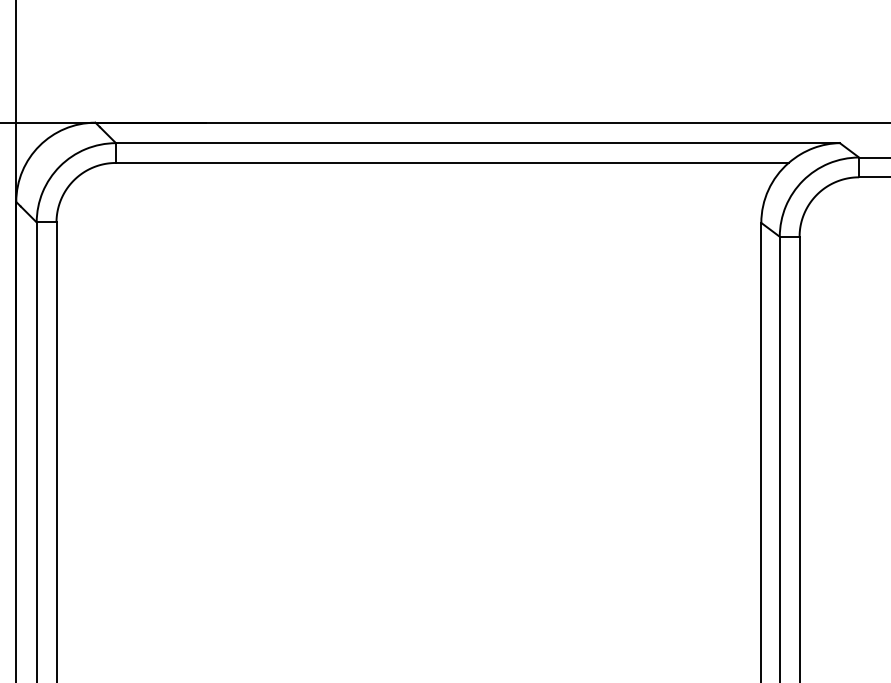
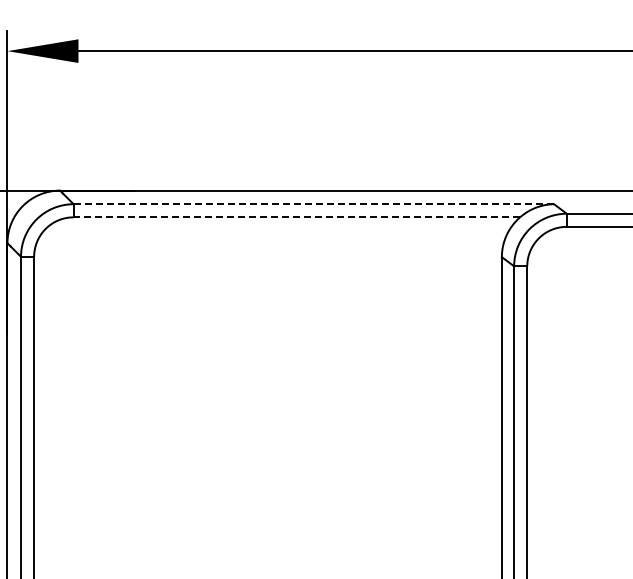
line: (478, 143) -> (314, 204), solid -> dashed
line: (451, 163) -> (296, 217), solid -> dashed

